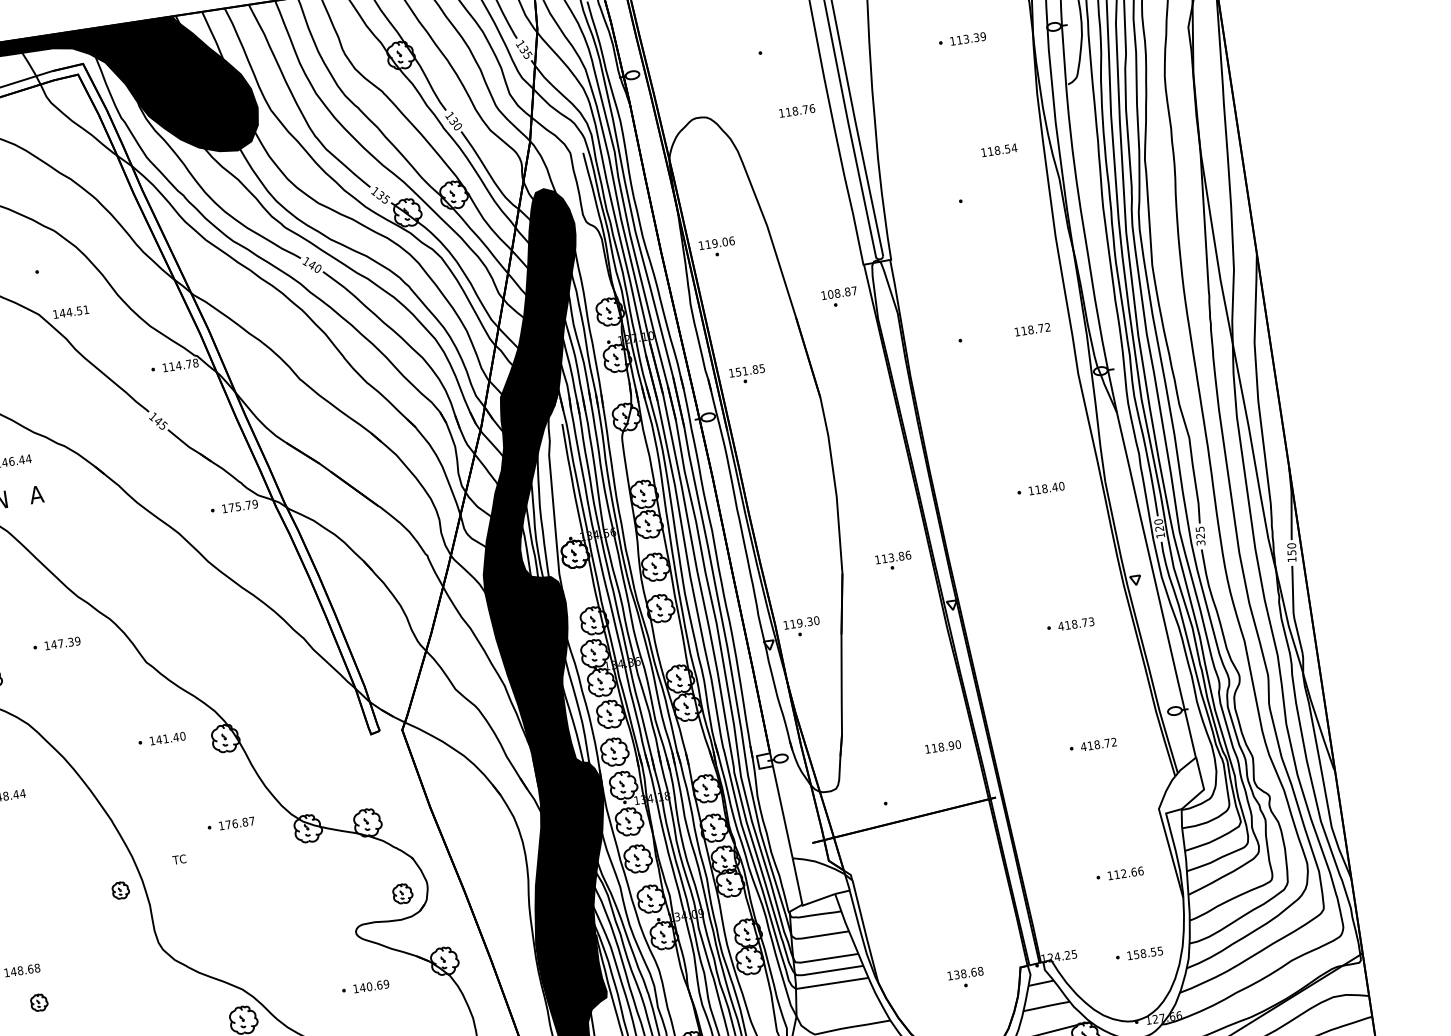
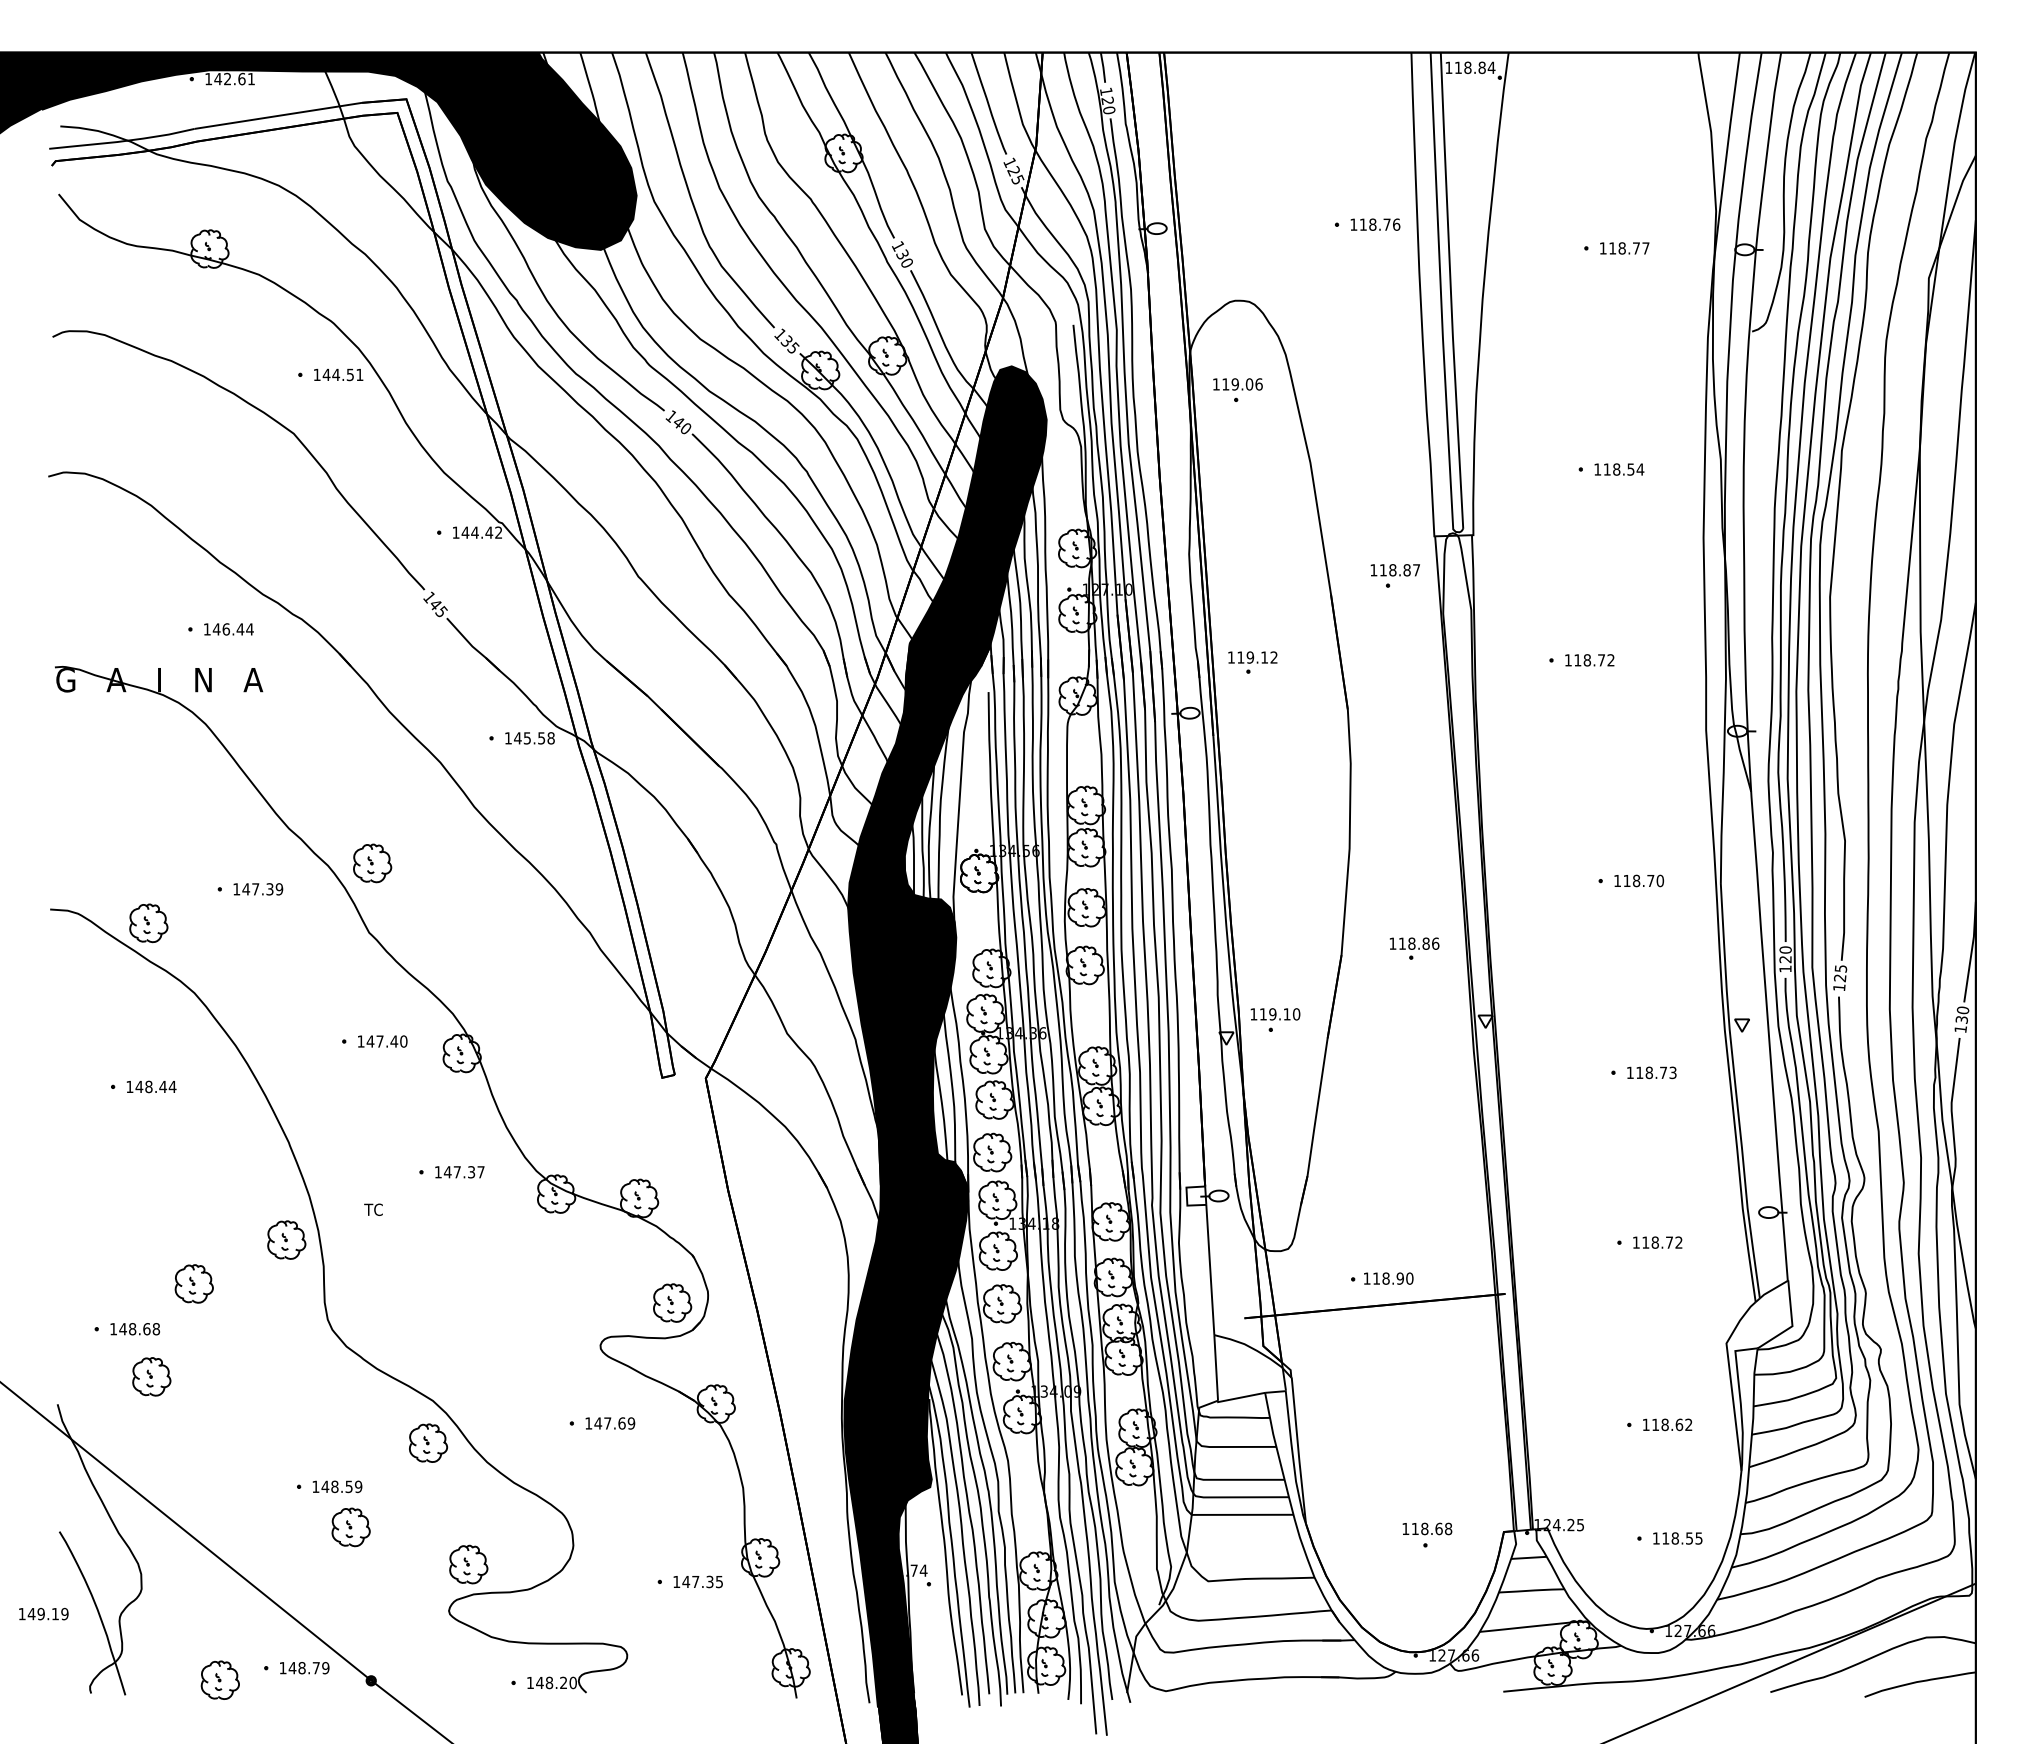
text: (974, 38) -> (1633, 248), 113.39 -> 118.77
text: (523, 49) -> (1013, 171), 135 -> 125
text: (797, 110) -> (1375, 224), moved
text: (999, 150) -> (1619, 469), moved
part: (717, 246) -> (1237, 389), moved
text: (830, 294) -> (1383, 570), 108.87 -> 118.87
text: (71, 311) -> (338, 374), moved
text: (1032, 329) -> (1589, 660), moved
text: (183, 364) -> (481, 532), 114.78 -> 144.42
text: (750, 370) -> (1257, 657), 151.85 -> 119.12
text: (1054, 486) -> (1650, 880), 118.40 -> 118.70
text: (243, 506) -> (534, 738), 175.79 -> 145.58
text: (1201, 542) -> (1839, 987), 325 -> 125
text: (1291, 552) -> (1961, 1019), 150 -> 130
text: (891, 557) -> (1411, 943), 113.86 -> 118.86
part: (141, 612) -> (372, 863), added
text: (809, 621) -> (1286, 1014), 119.30 -> 119.10
text: (1061, 626) -> (1630, 1072), 418.73 -> 118.73
text: (165, 738) -> (379, 1041), 141.40 -> 147.40
text: (943, 746) -> (1388, 1278), moved
text: (1083, 746) -> (1636, 1242), 418.72 -> 118.72
text: (236, 823) -> (459, 1172), 176.87 -> 147.37
text: (1131, 872) -> (1676, 1424), 112.66 -> 118.62
part: (120, 890) -> (286, 1239), size x1.67
part: (402, 893) -> (672, 1302), size x1.43
part: (58, 931) -> (193, 1283), added
text: (1136, 954) -> (1665, 1538), 158.55 -> 118.55
text: (956, 974) -> (1414, 1528), 138.68 -> 118.68
text: (369, 986) -> (607, 1423), 140.69 -> 147.69
part: (39, 1002) -> (151, 1376), size x1.67

